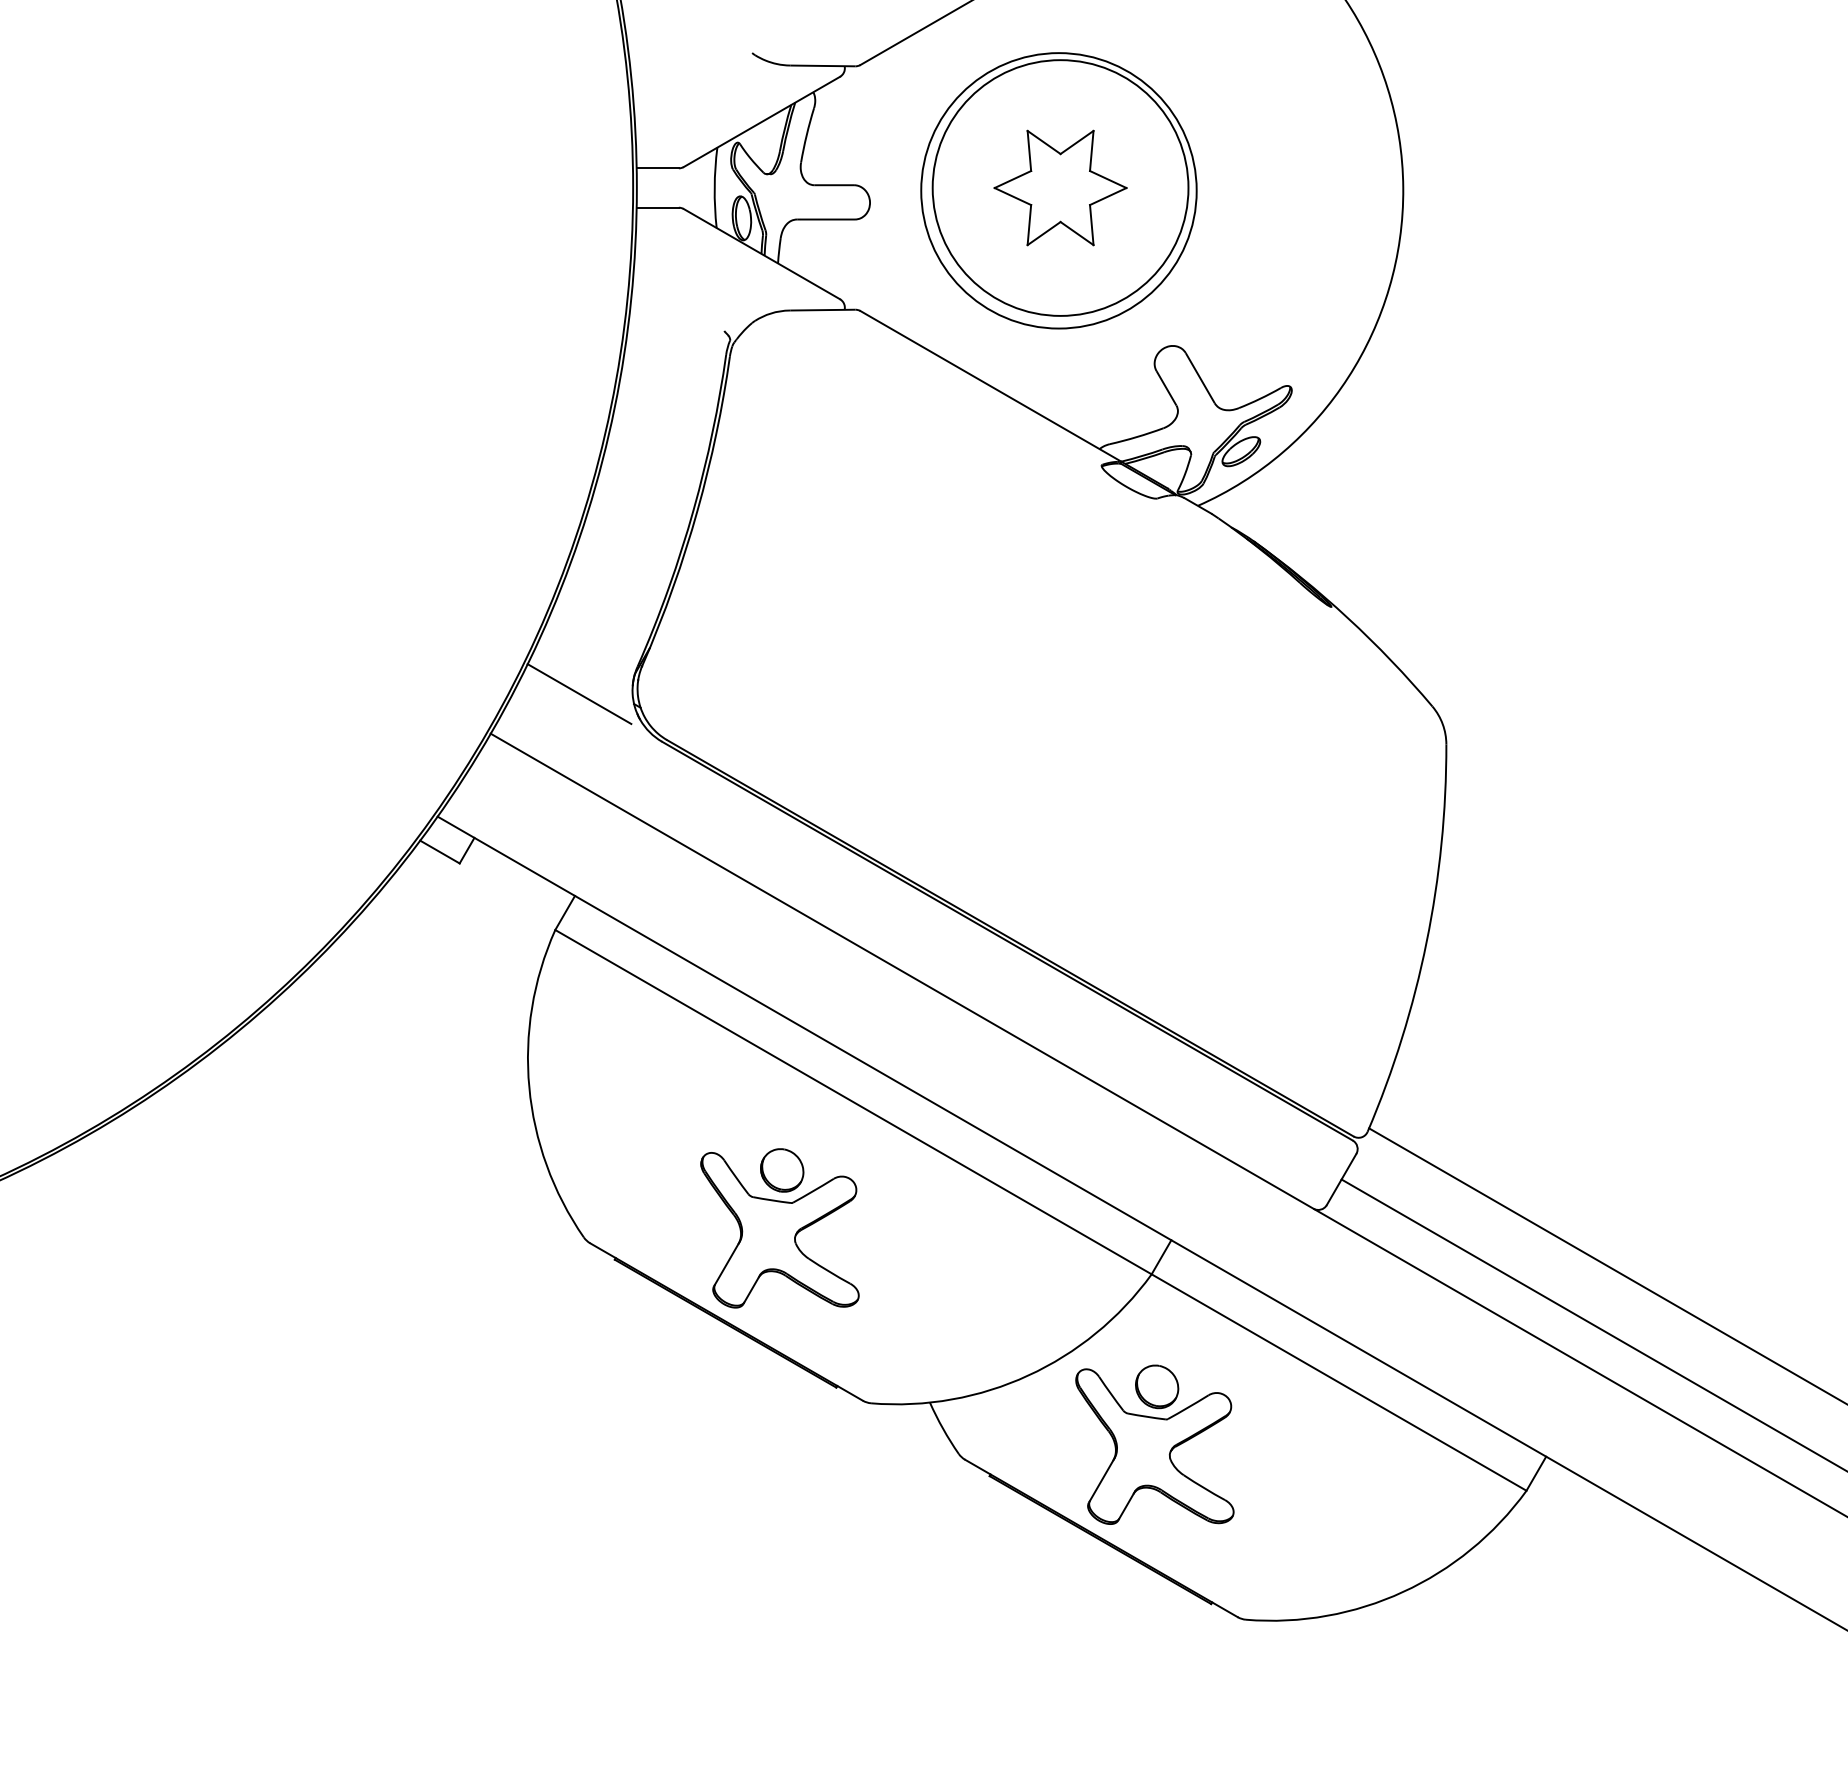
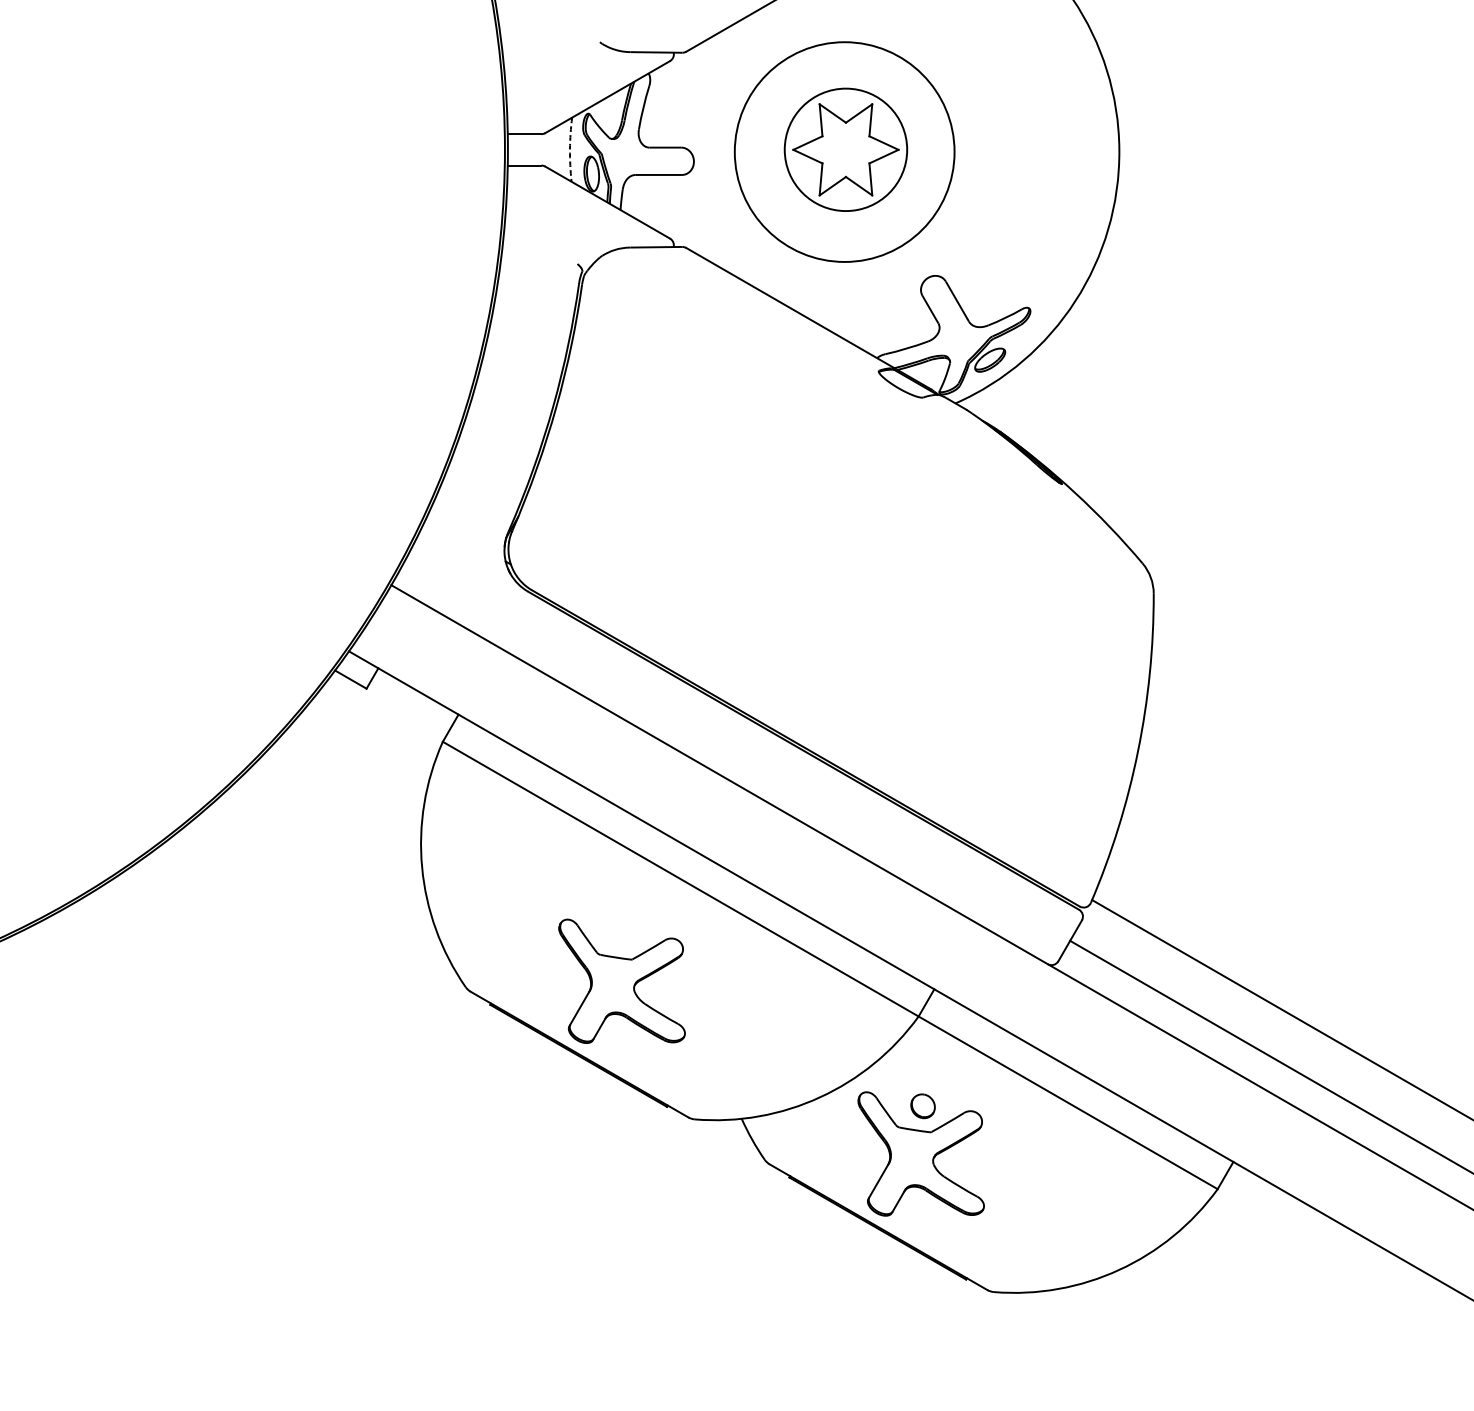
arc: (714, 187) -> (569, 149), solid -> dashed
circle: (1060, 187) -> (845, 149), size x0.6
line: (579, 694) -> (462, 553), removed
part: (782, 1170) -> (624, 933), removed
part: (1157, 1386) -> (923, 1105), size x0.7

